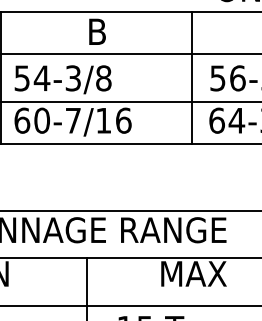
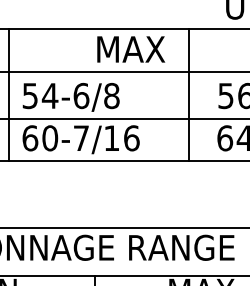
text: (124, 31) -> (132, 49), B -> MAX
line: (191, 77) -> (188, 95), moved
text: (73, 78) -> (81, 96), 54-3/8 -> 54-6/8

